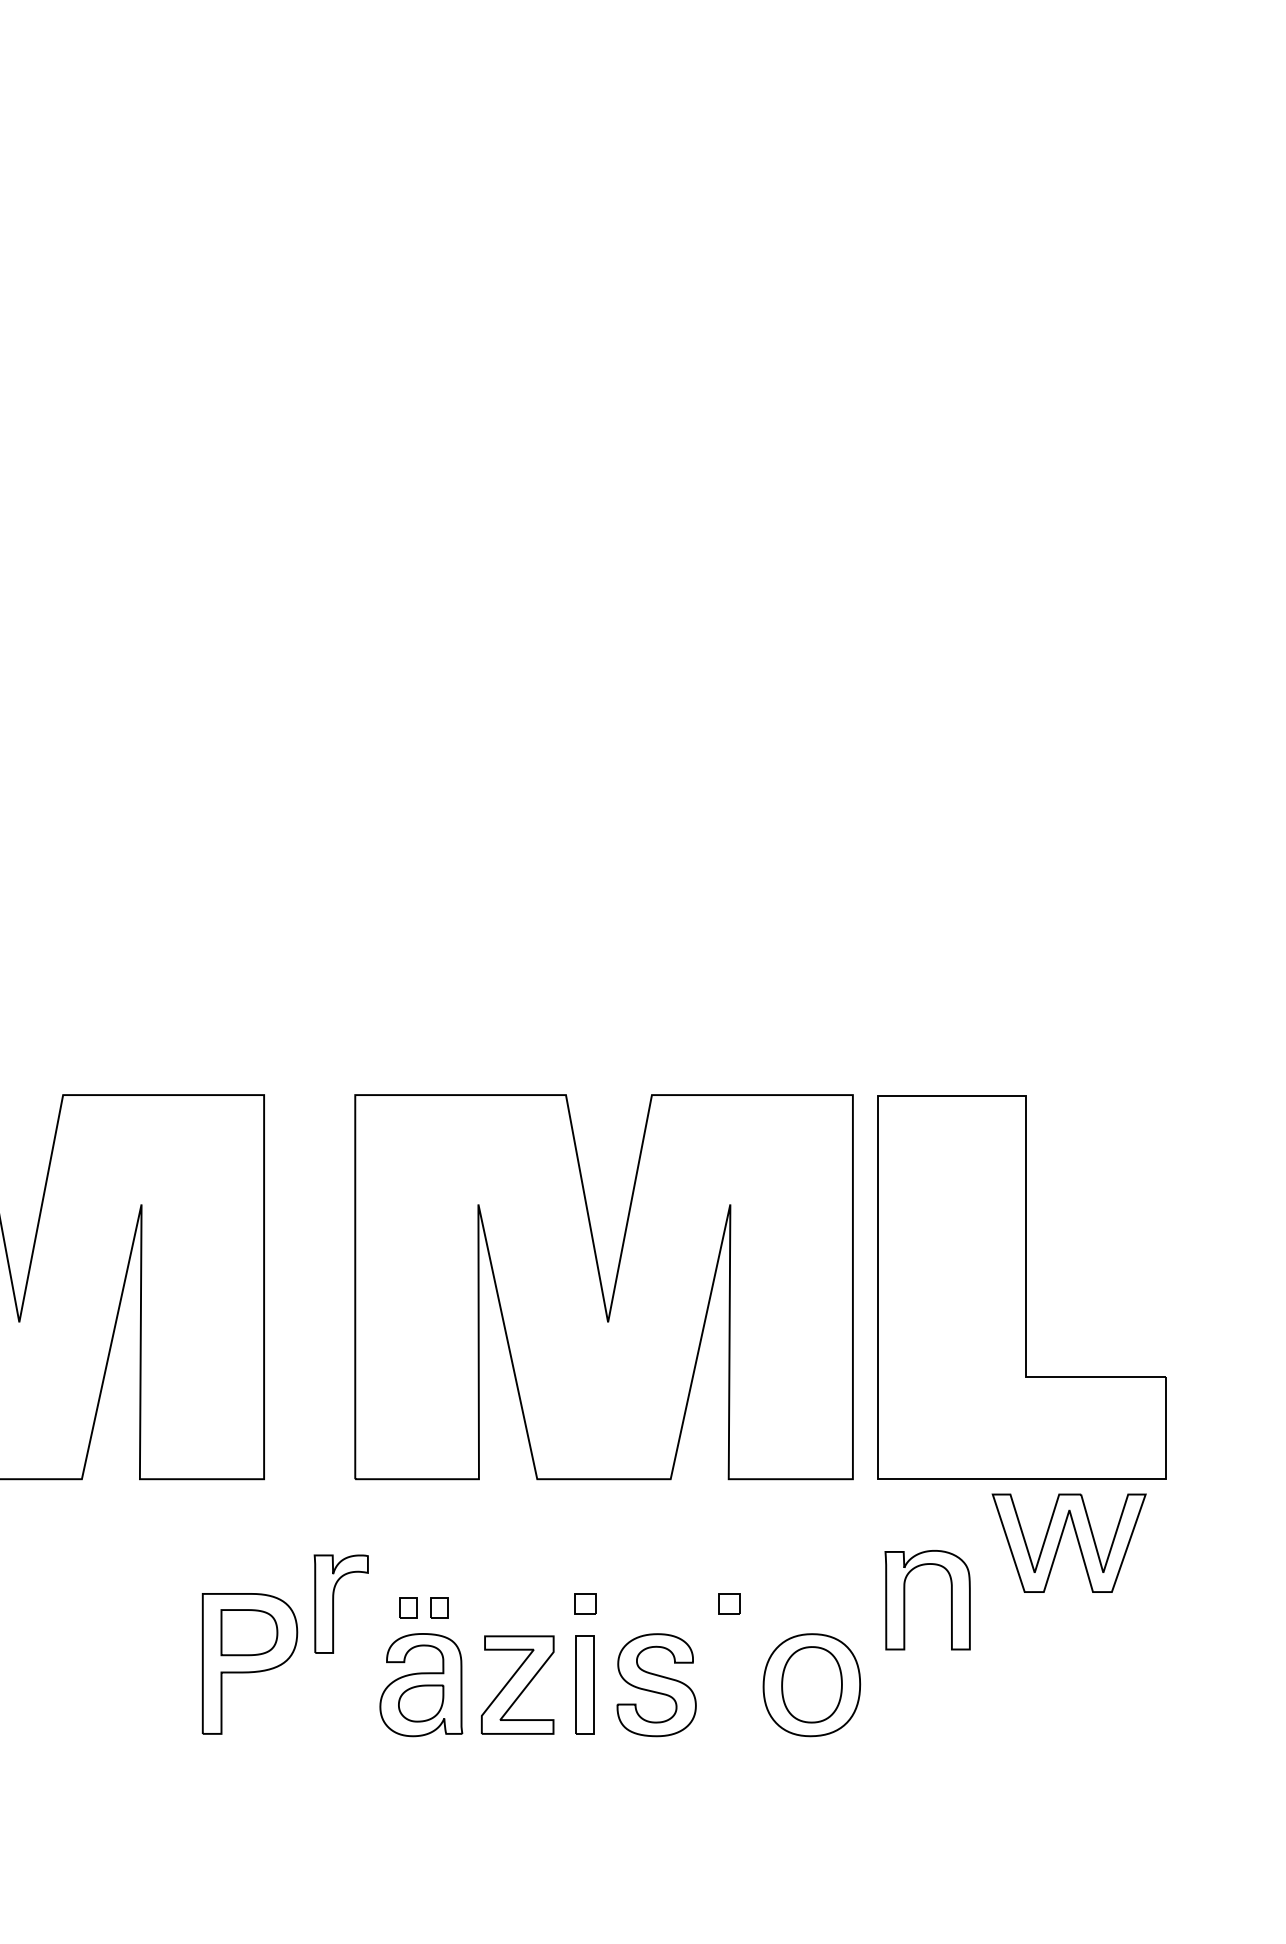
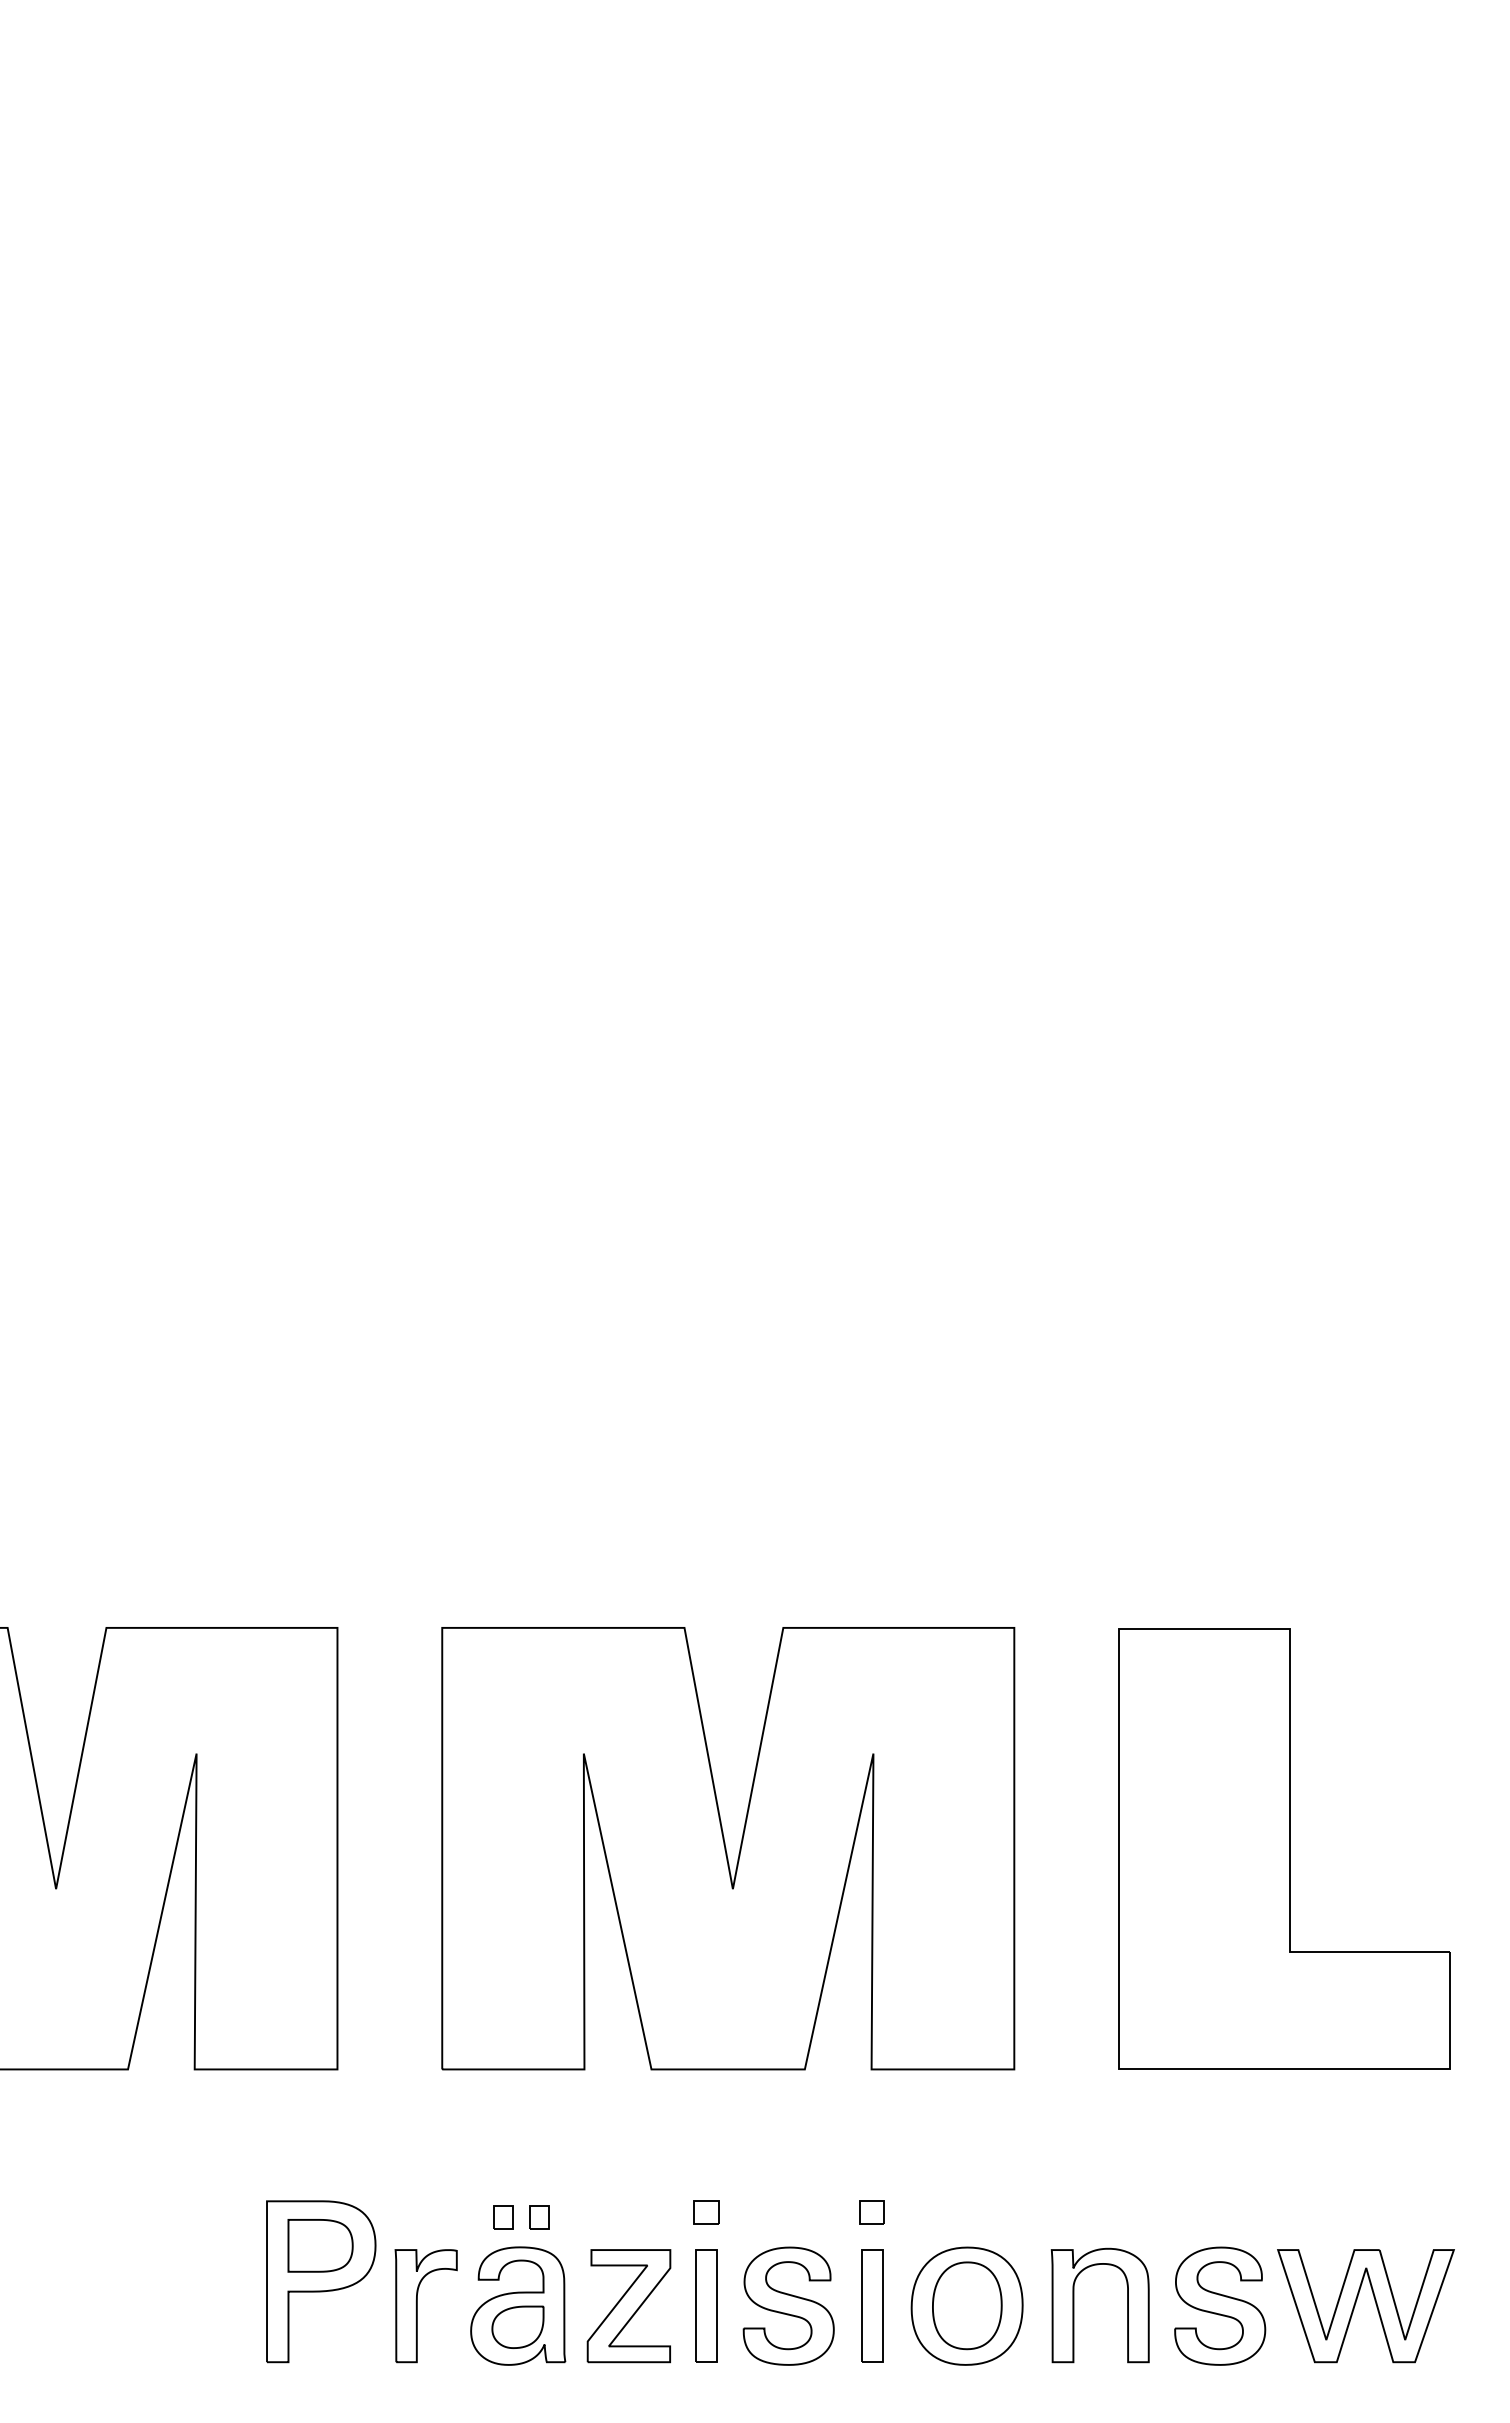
part: (1021, 1287) -> (1284, 1848), moved
part: (1060, 1541) -> (1356, 2303), moved
part: (905, 1600) -> (1074, 2305), moved
part: (333, 1604) -> (417, 2306), moved
part: (729, 1684) -> (872, 2305), added
part: (1032, 1684) -> (1220, 2305), added

